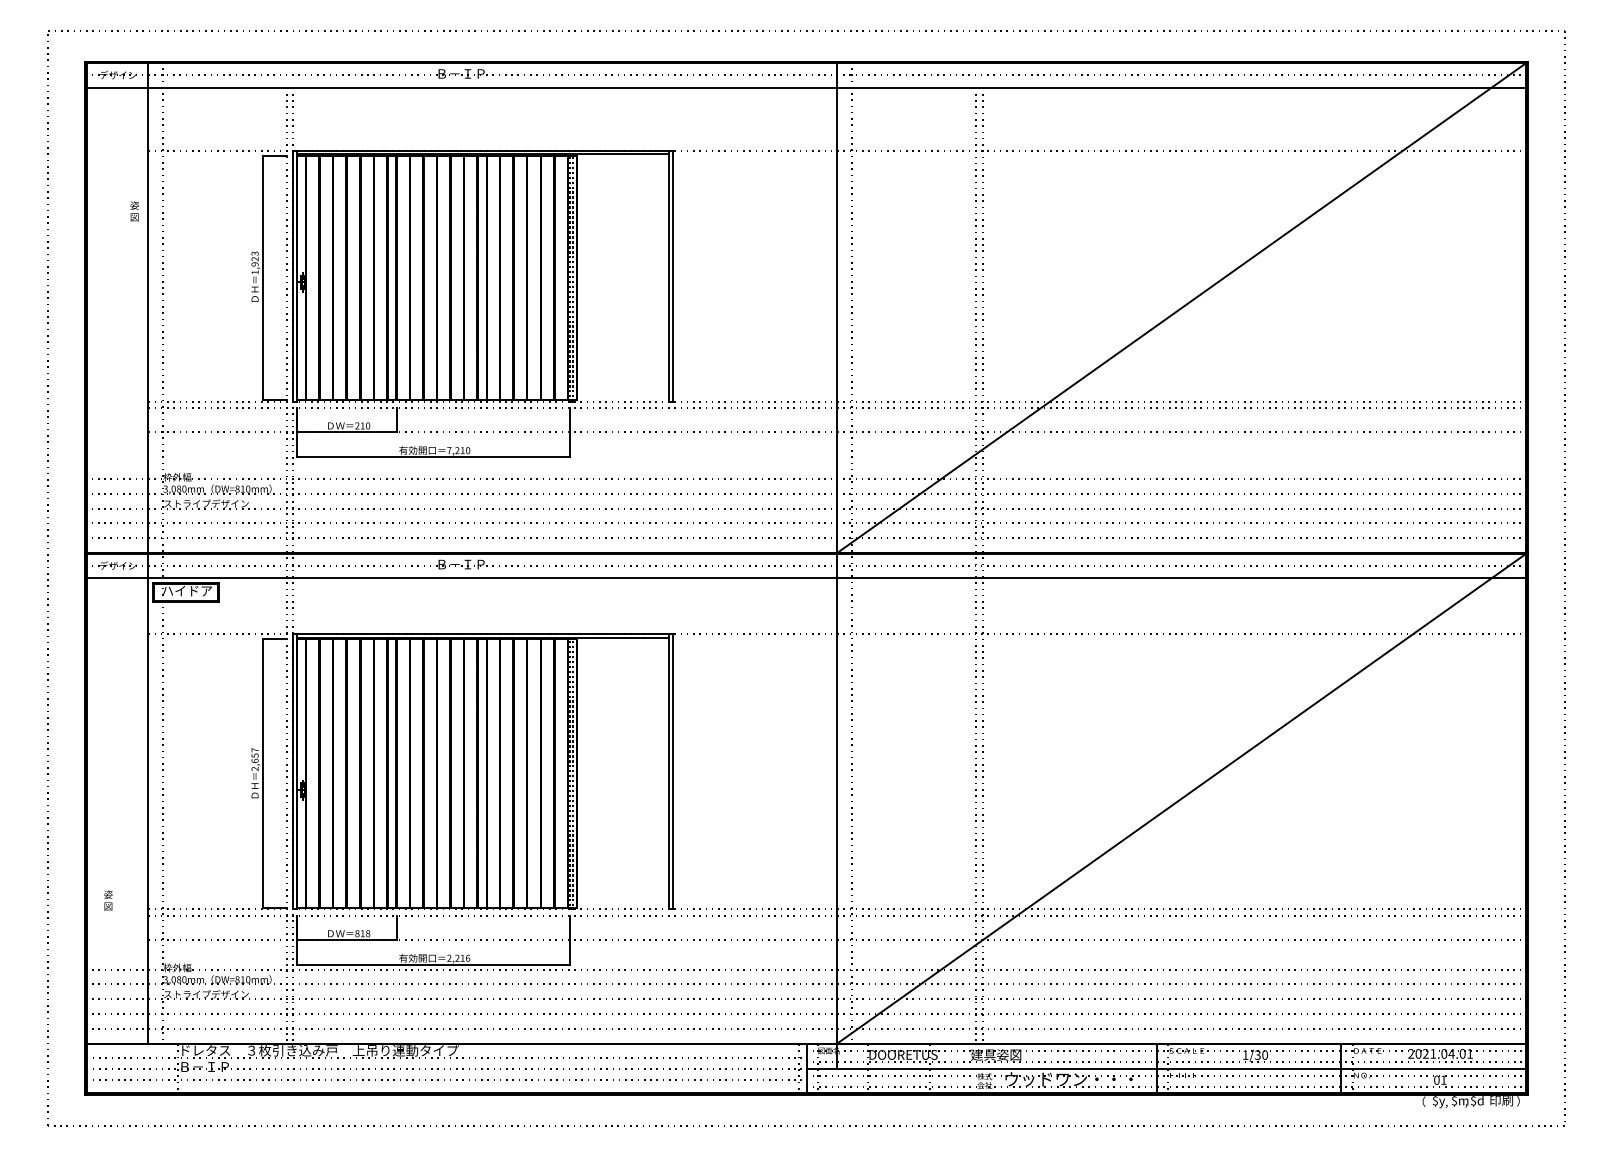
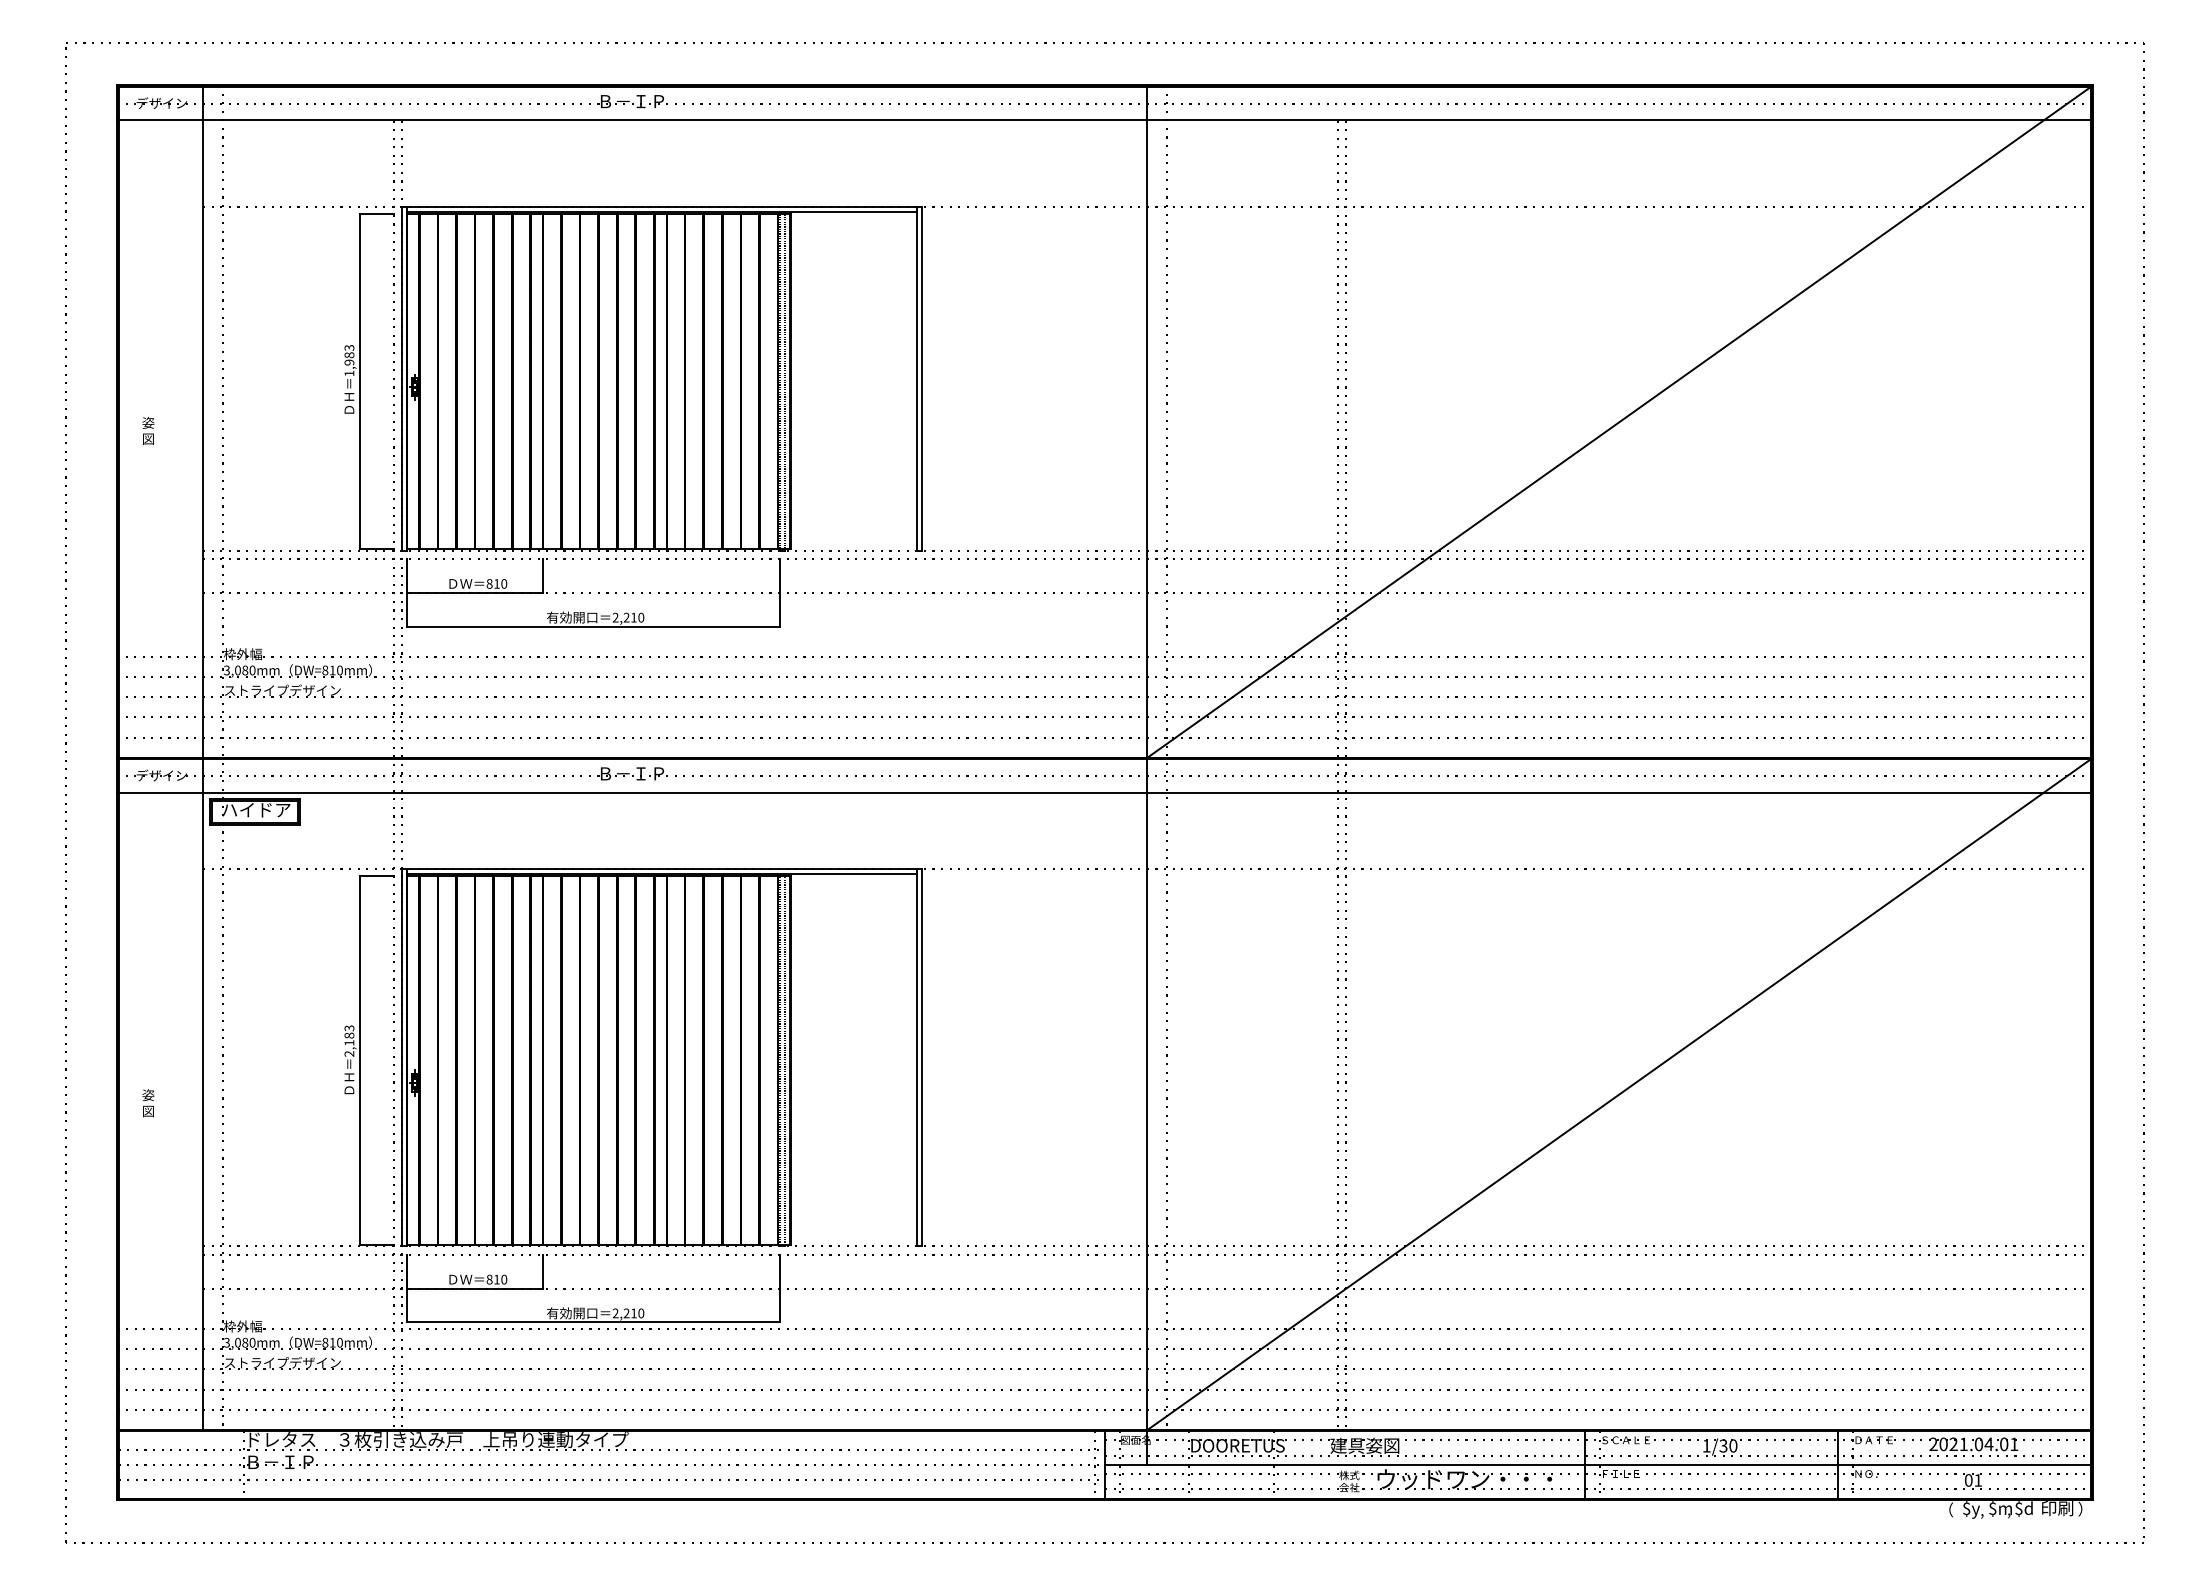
text: (134, 211) -> (148, 430), moved
text: (255, 259) -> (349, 355), 1,923 -> 1,983
text: (357, 425) -> (489, 583), 210 -> 810
text: (449, 450) -> (615, 617), 7,210 -> 2,210
text: (255, 755) -> (349, 1035), 2,657 -> 2,183
text: (108, 900) -> (148, 1103), moved
text: (368, 933) -> (504, 1279), 818 -> 810
text: (468, 958) -> (641, 1313), 2,216 -> 2,210

